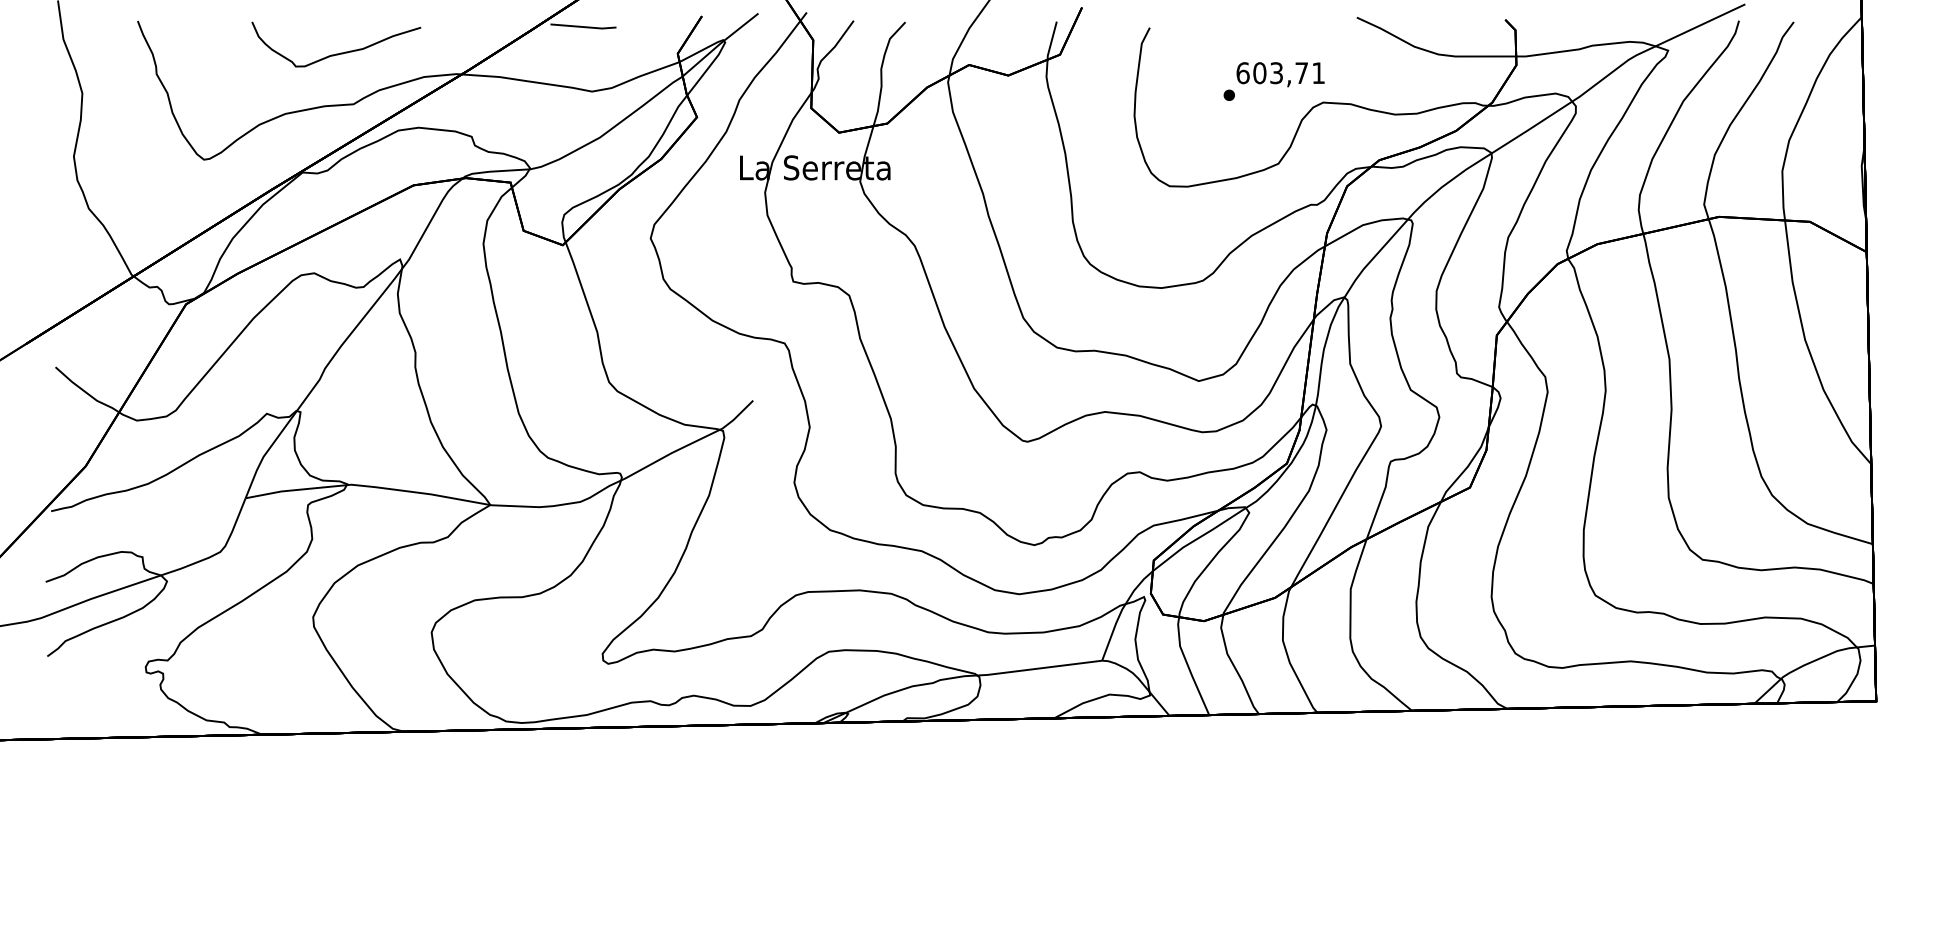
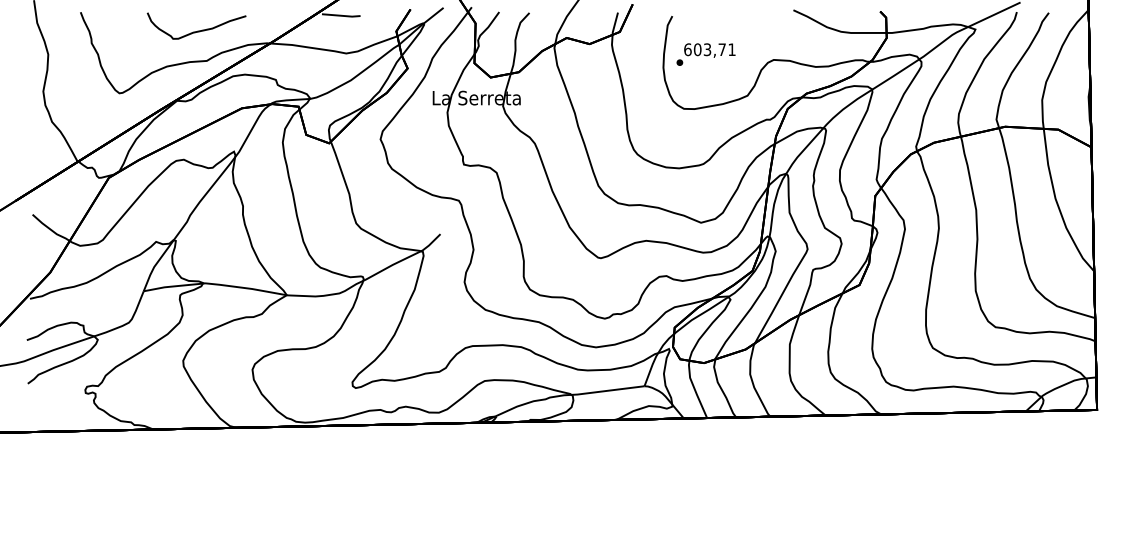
text: (1273, 81) -> (705, 54), moved

